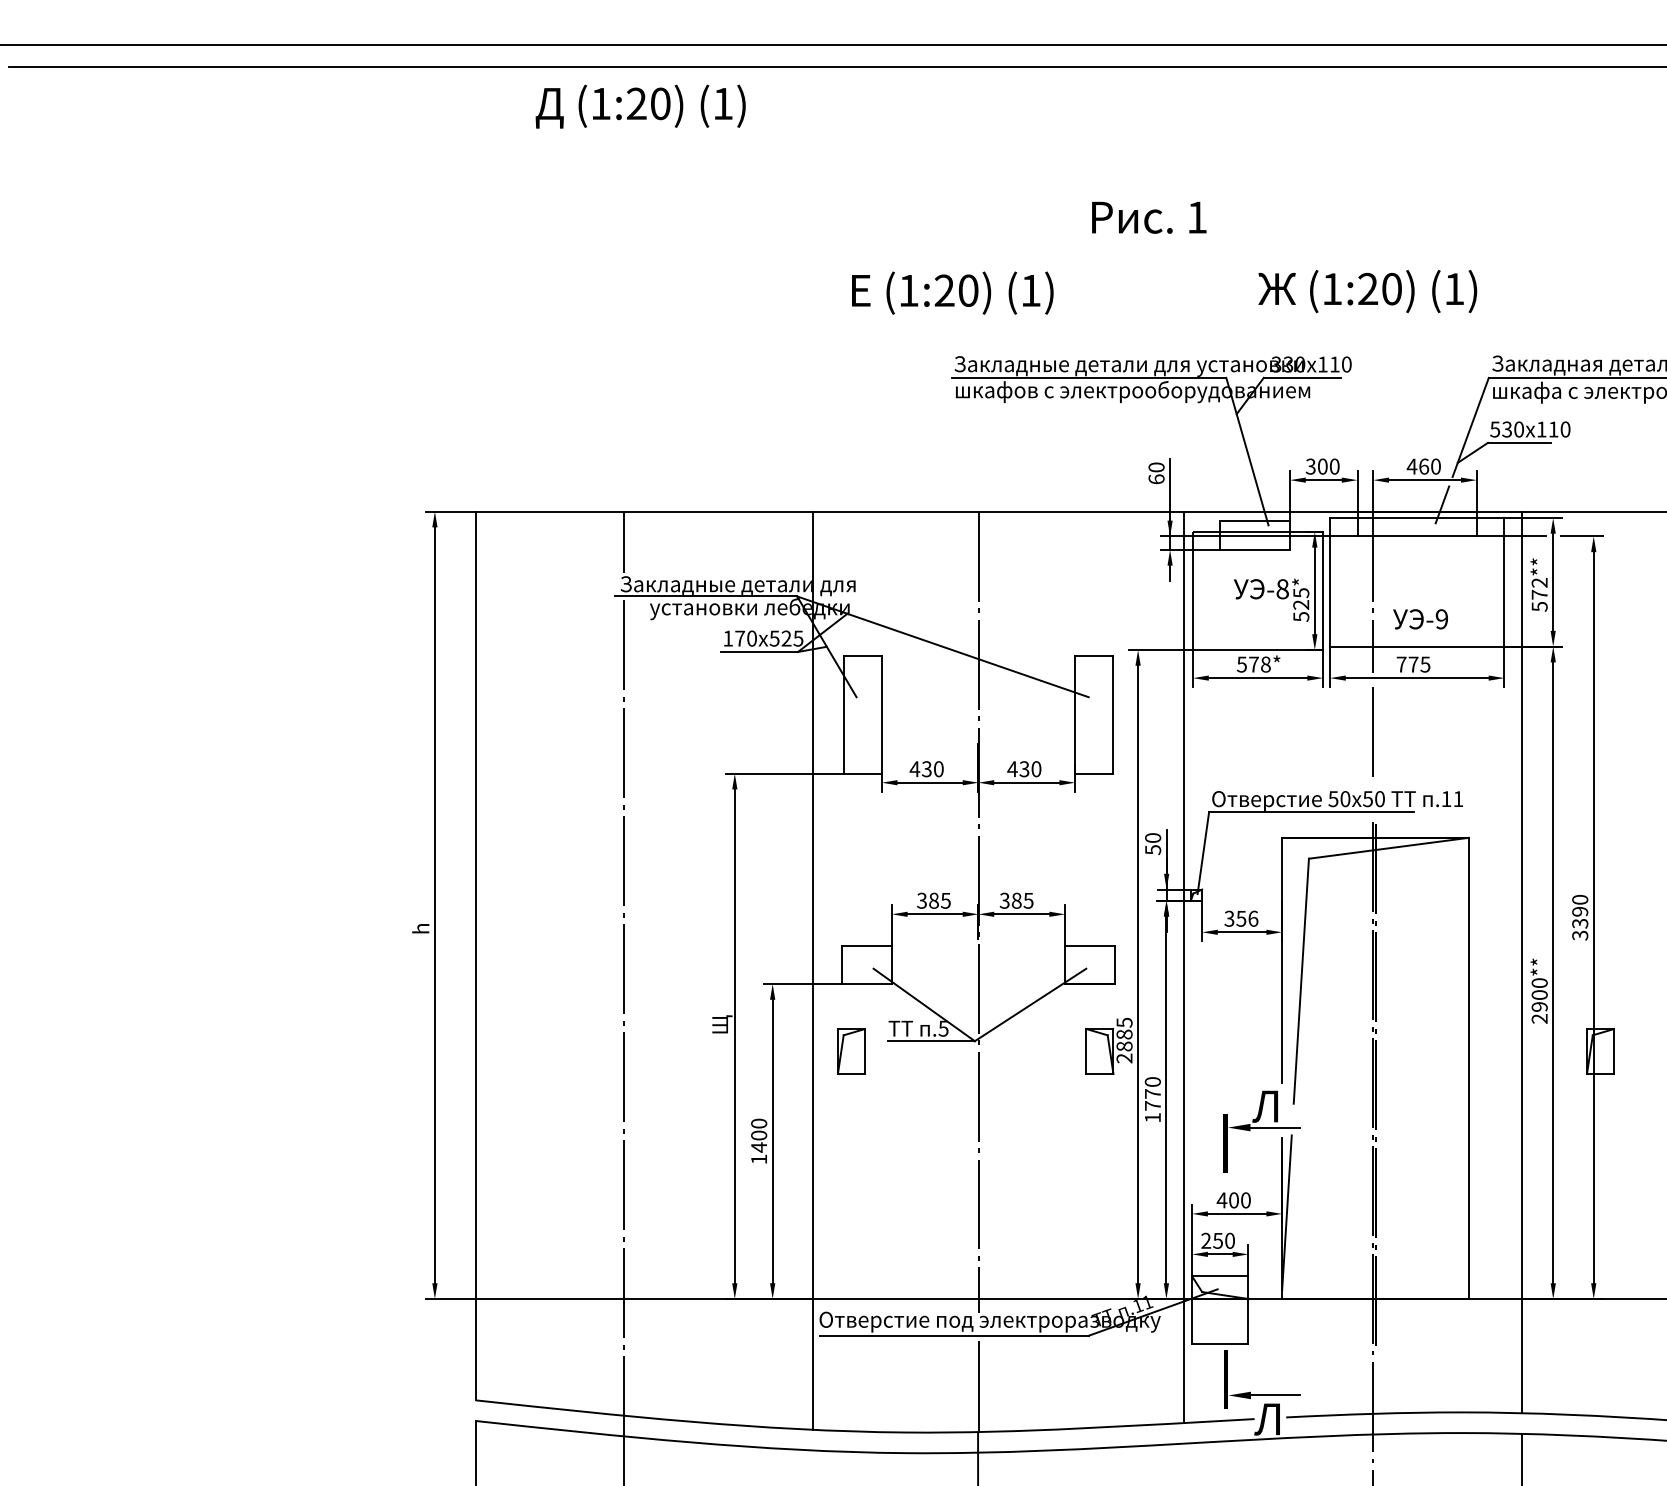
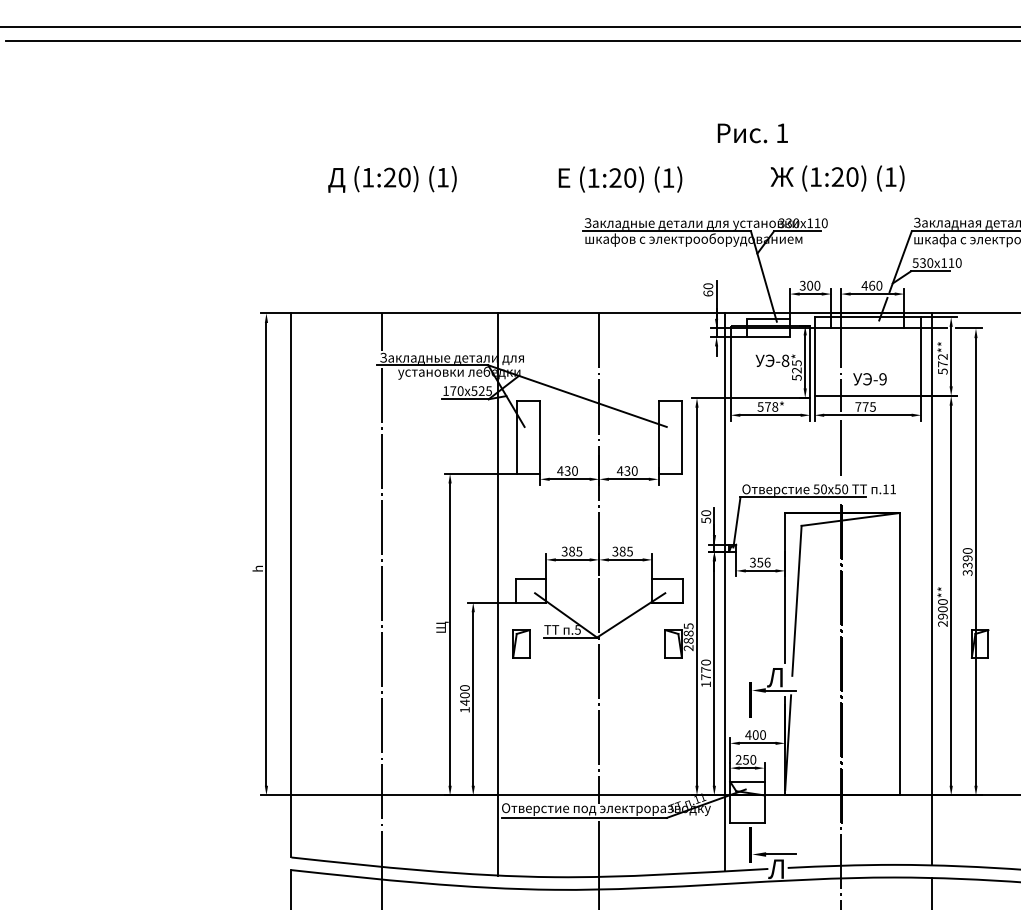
text: (640, 106) -> (392, 179), moved
text: (1148, 217) -> (752, 133), moved
text: (952, 293) -> (620, 179), moved

